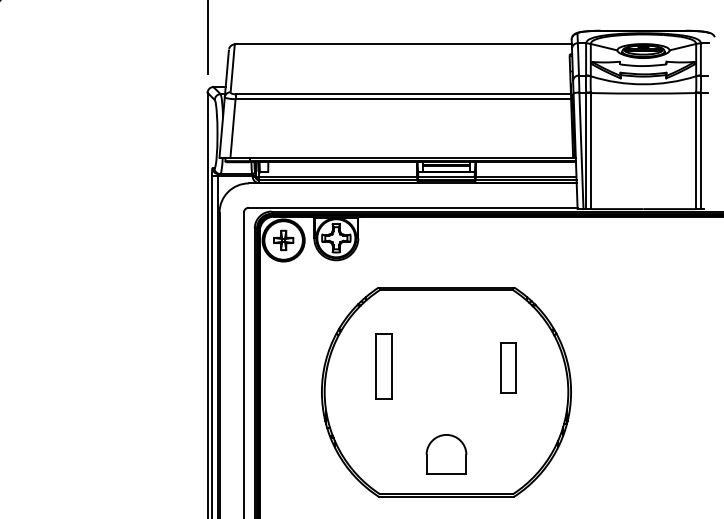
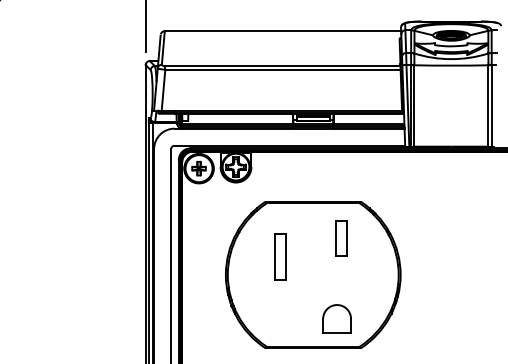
part: (383, 366) -> (280, 257), moved
part: (508, 367) -> (341, 238), moved
part: (446, 454) -> (337, 318), moved

